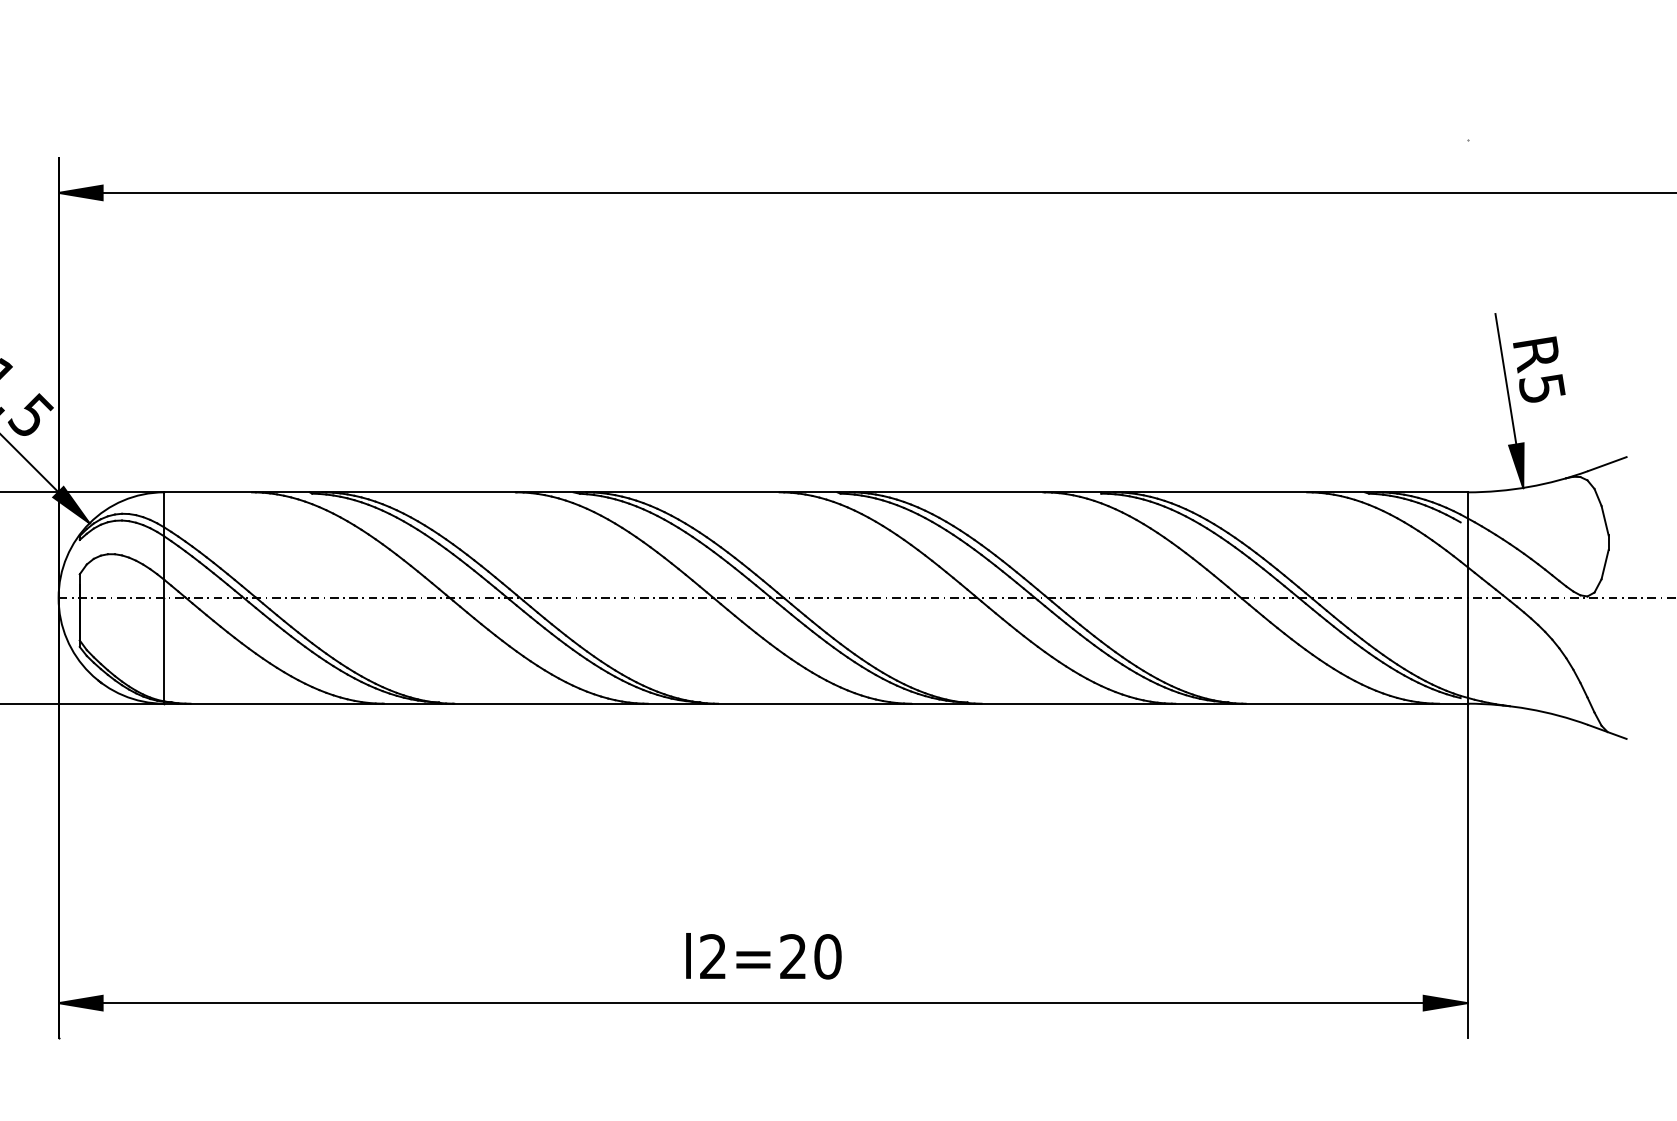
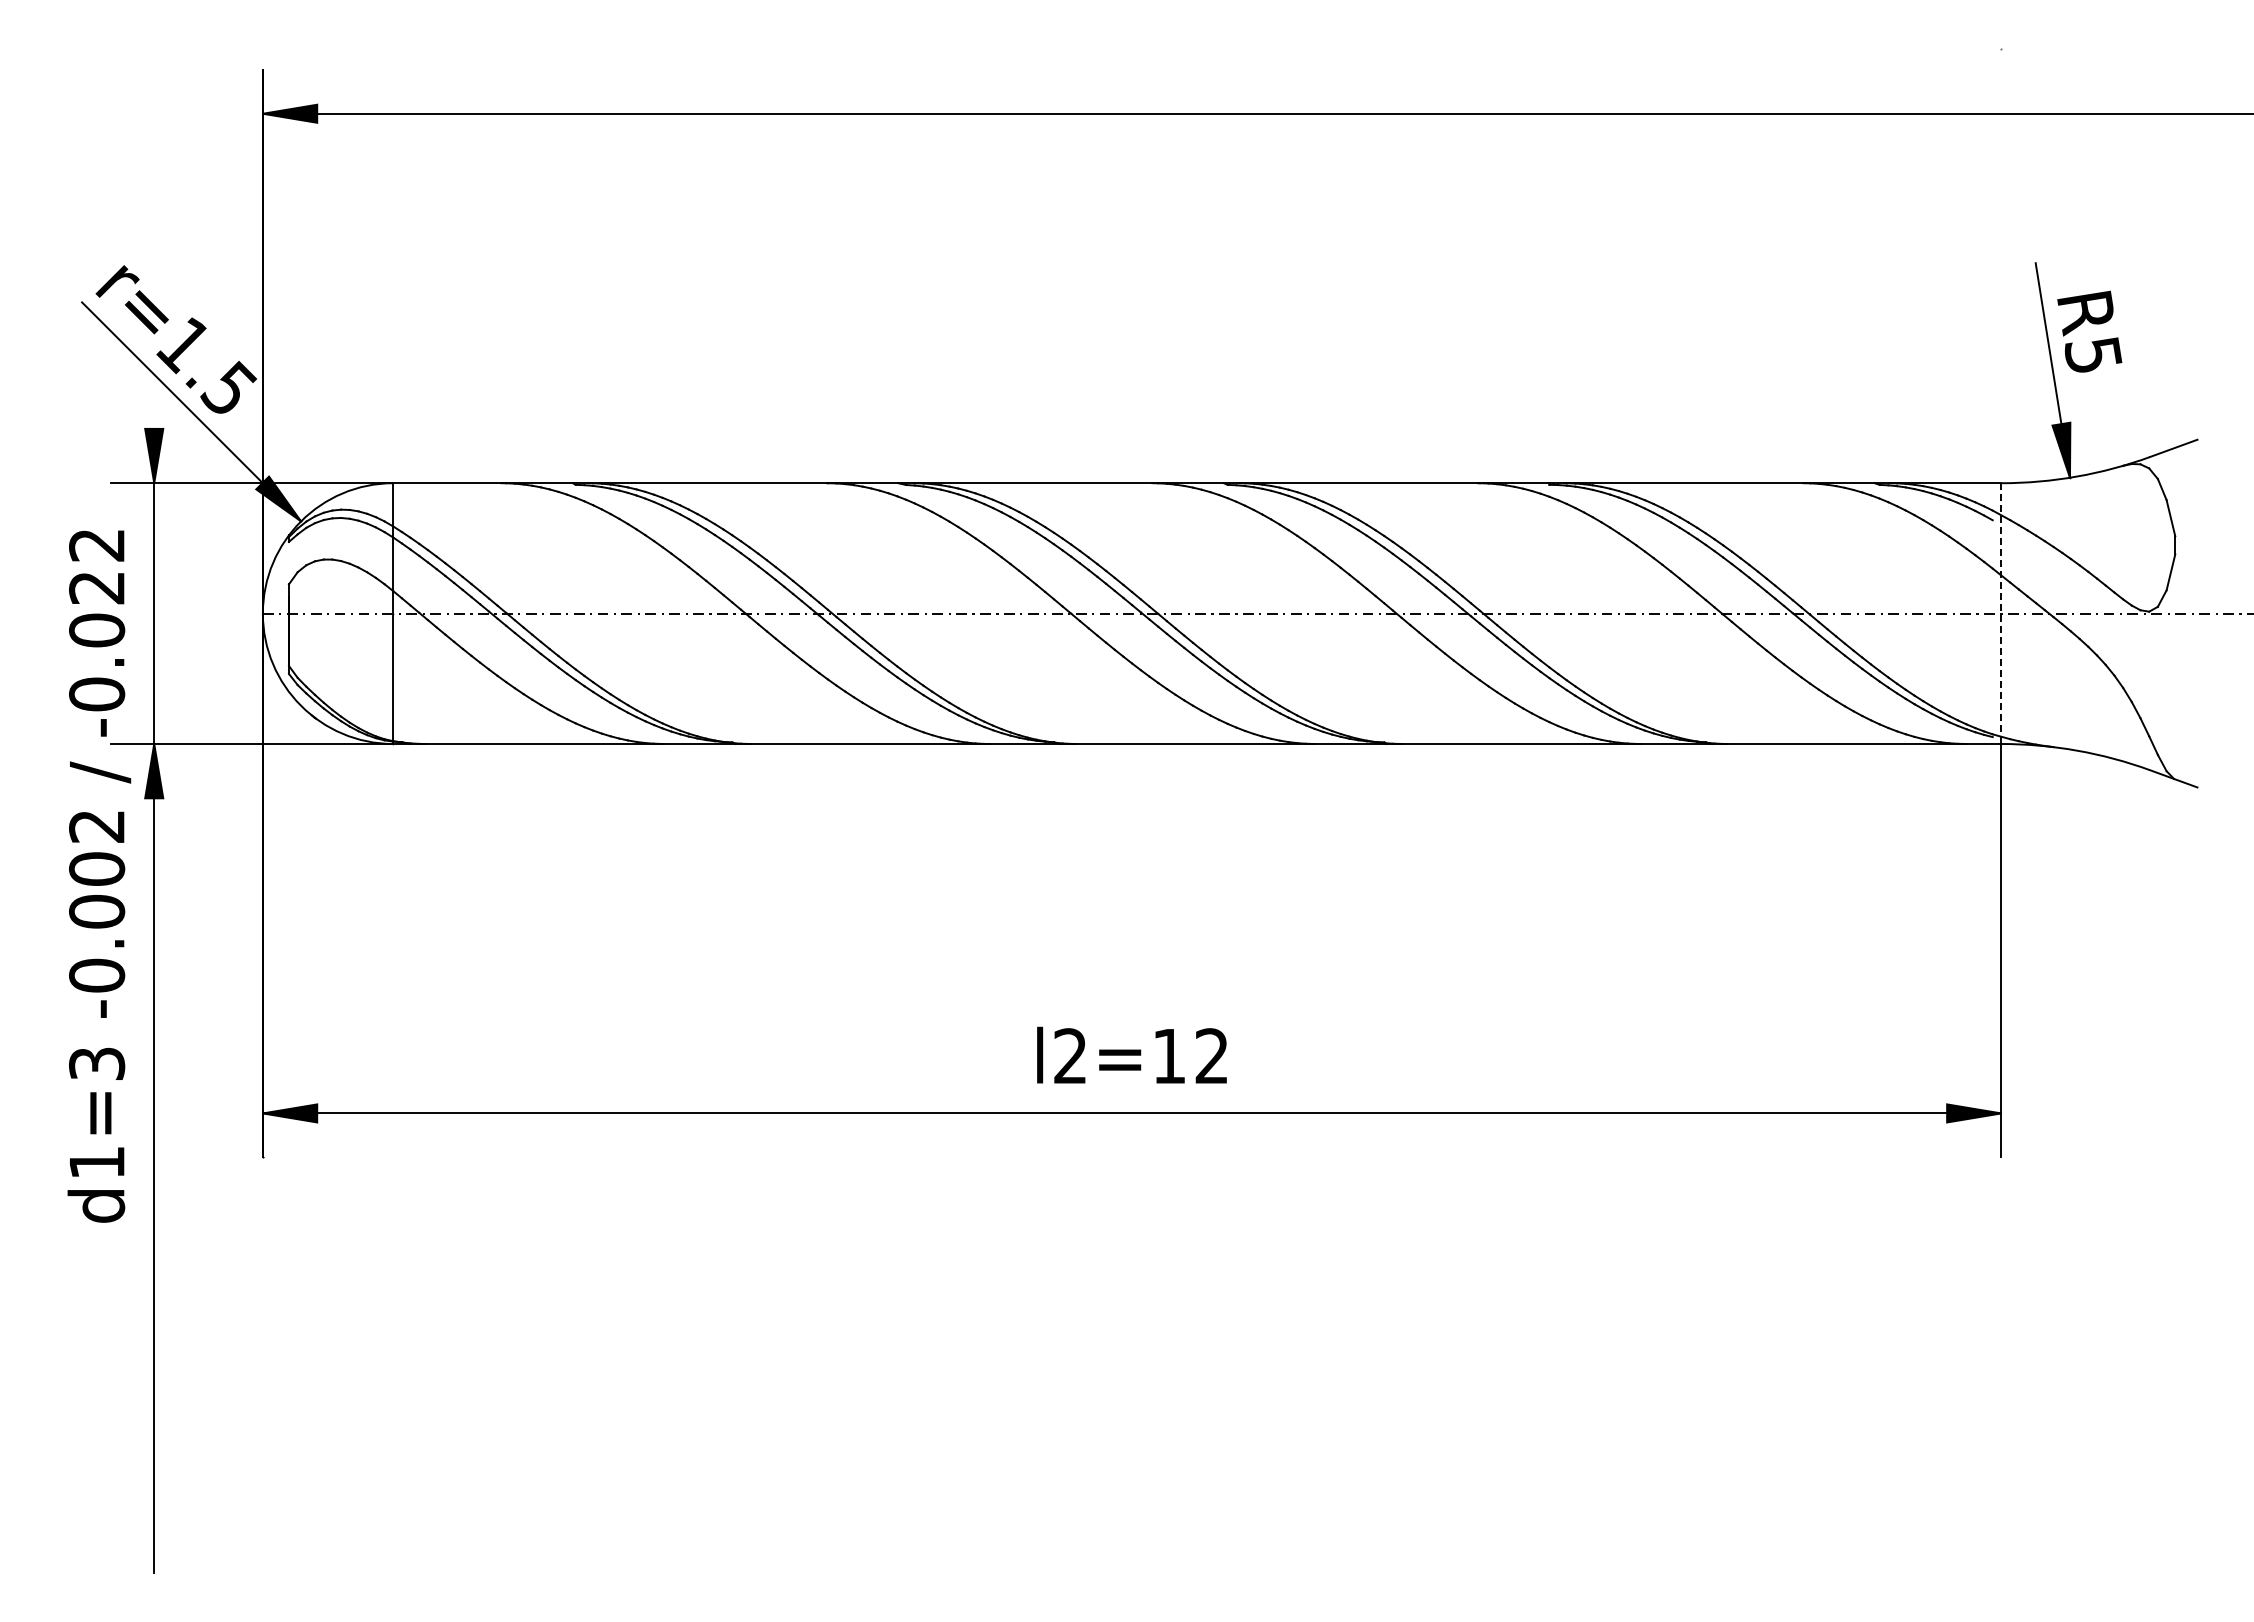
line: (1467, 598) -> (2001, 614), solid -> dashed
text: (811, 956) -> (1191, 1056), l2=20 -> l2=12

